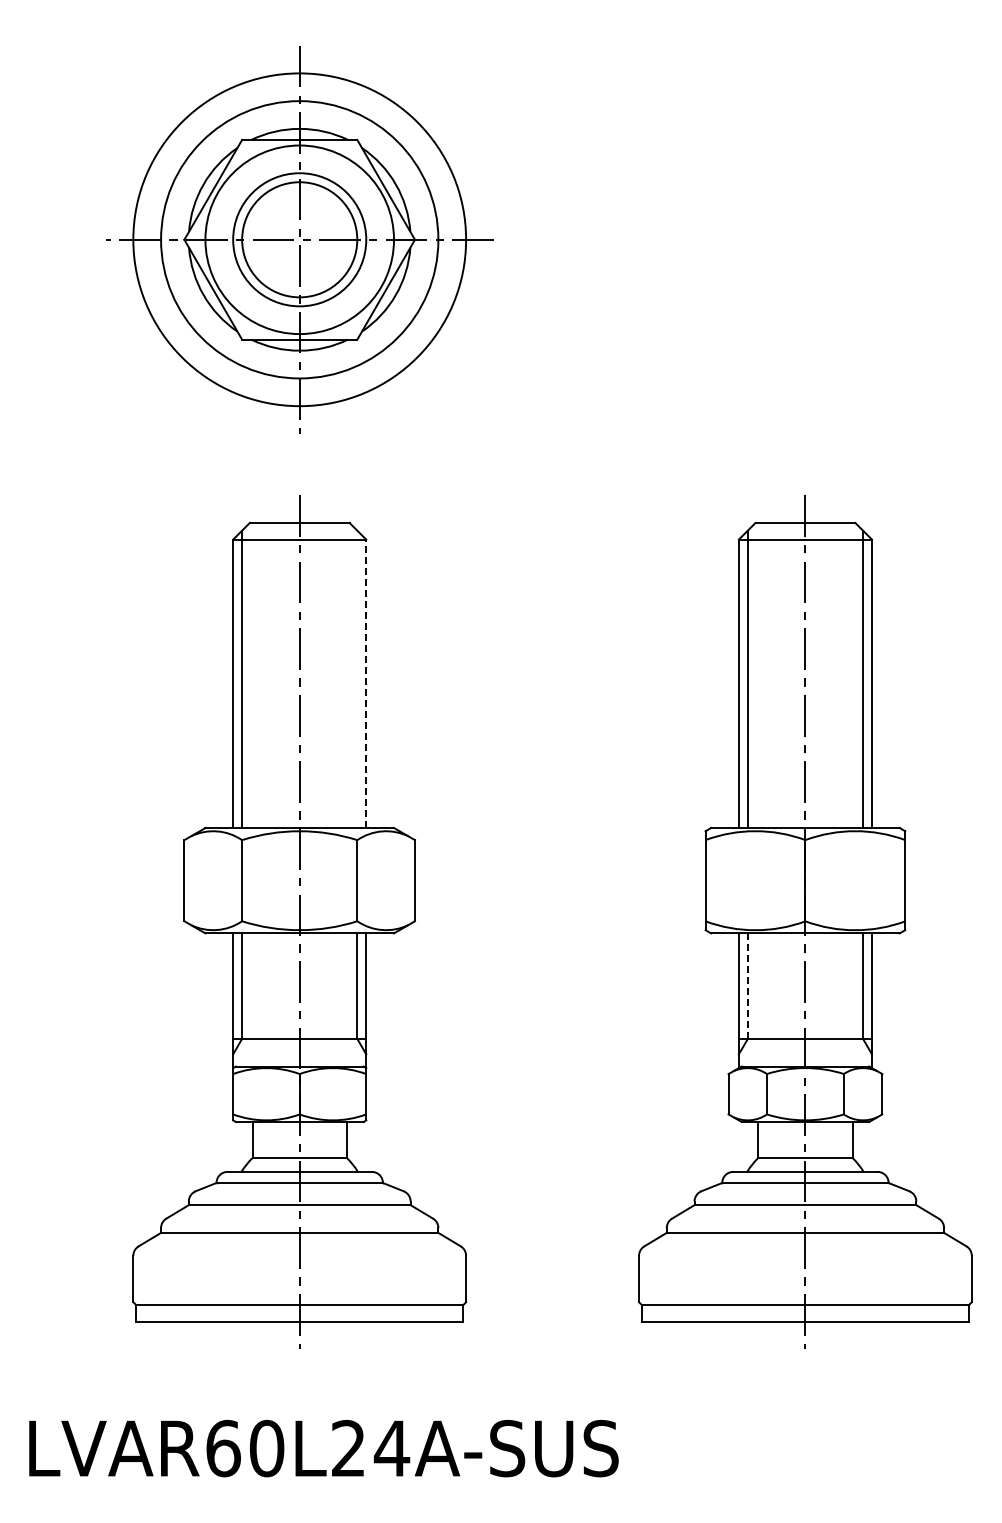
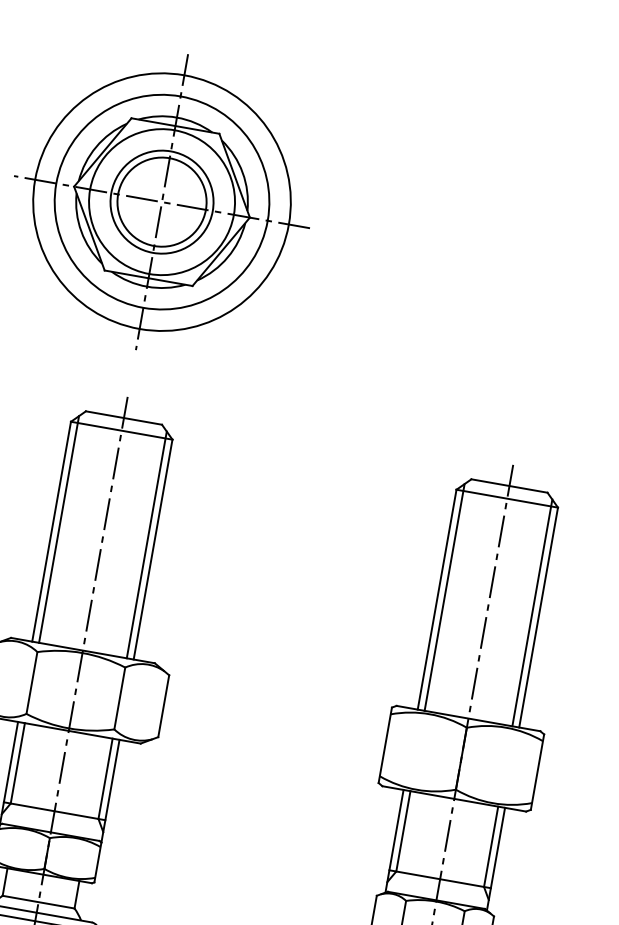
line: (357, 679) -> (146, 545), added
line: (366, 683) -> (153, 549), dashed -> solid
line: (747, 986) -> (403, 831), dashed -> solid

